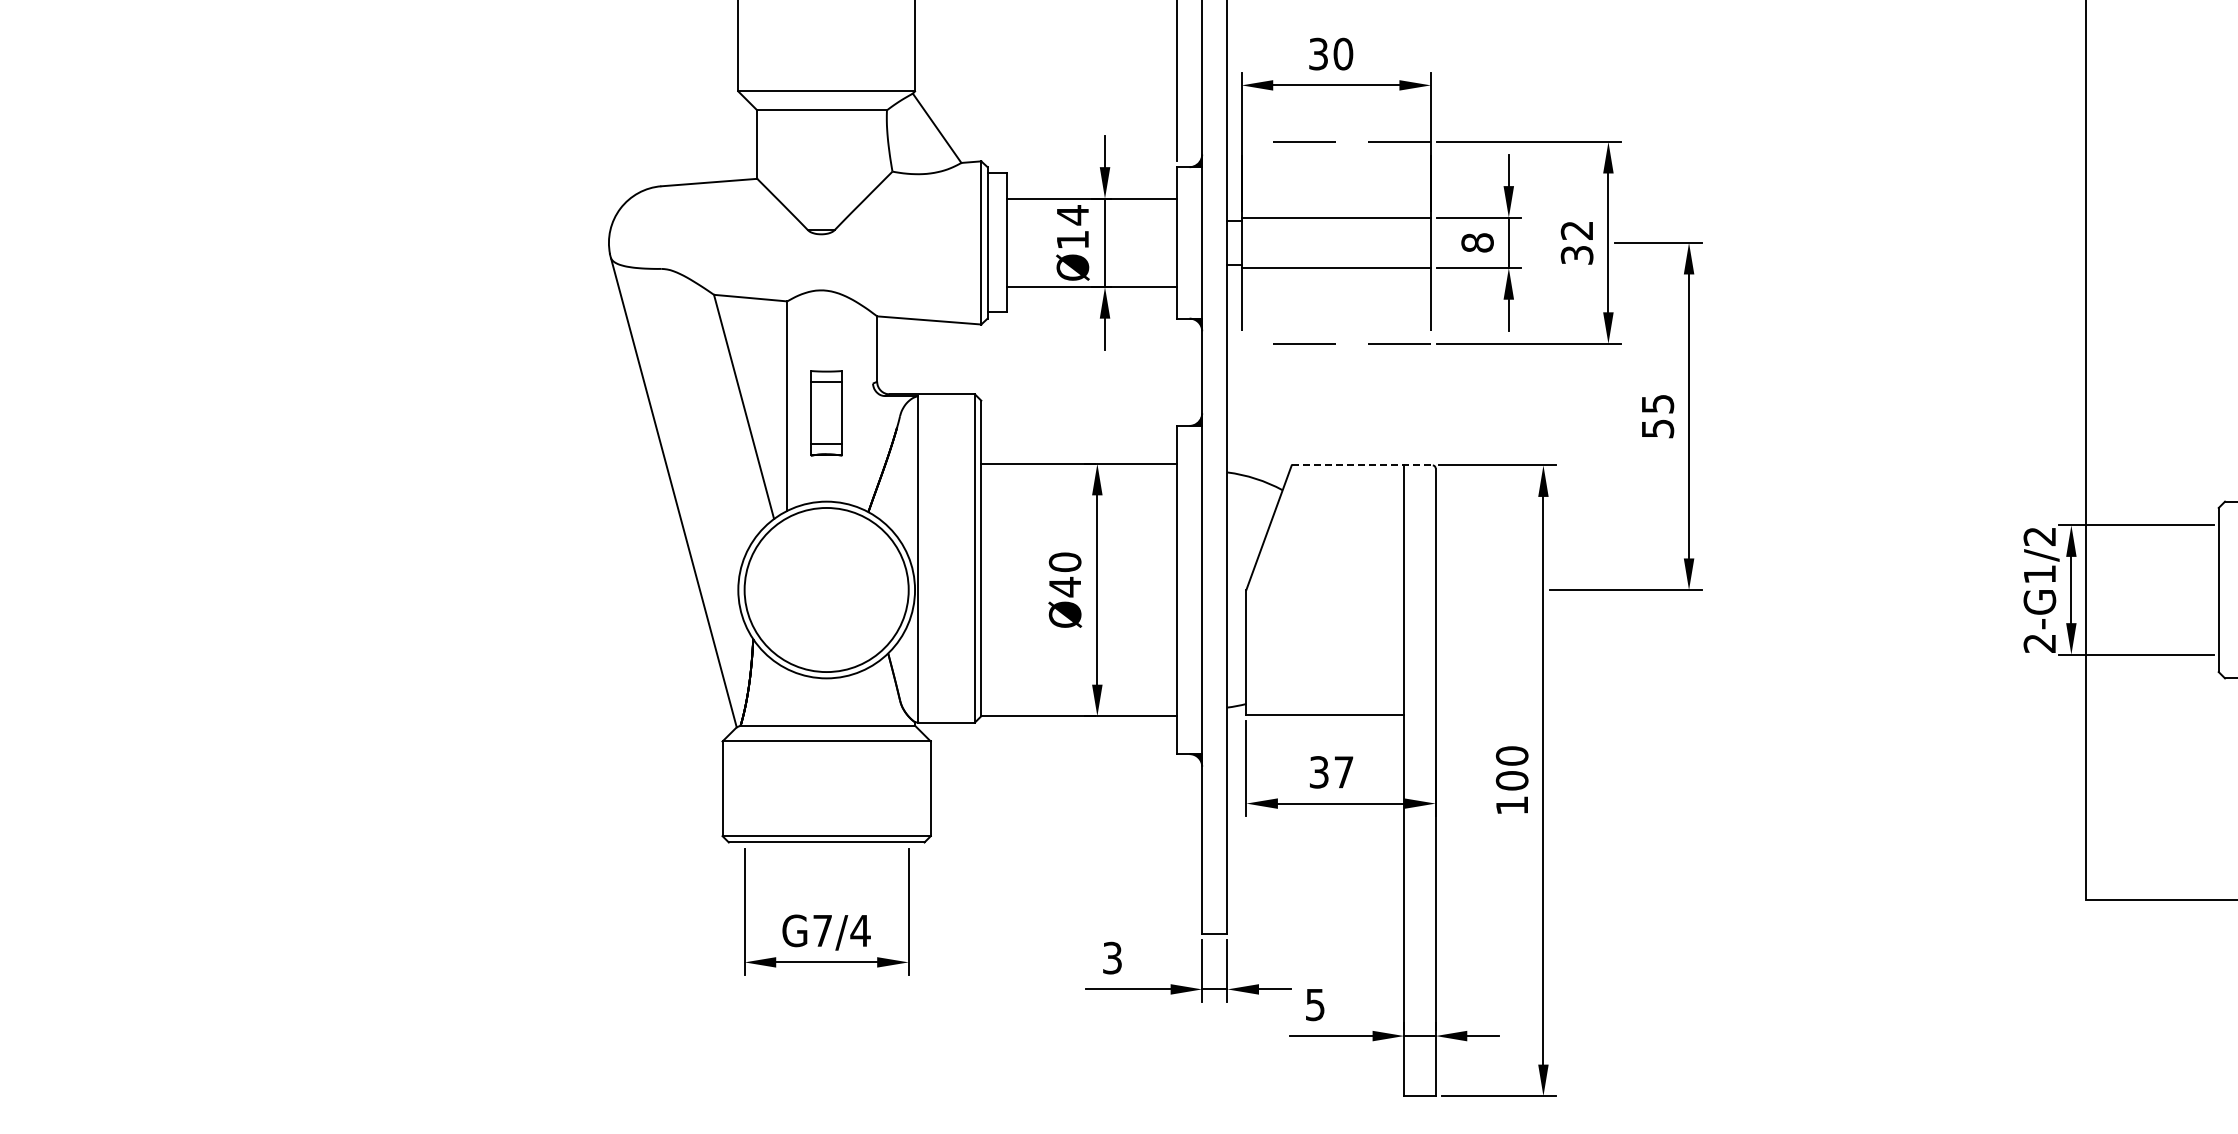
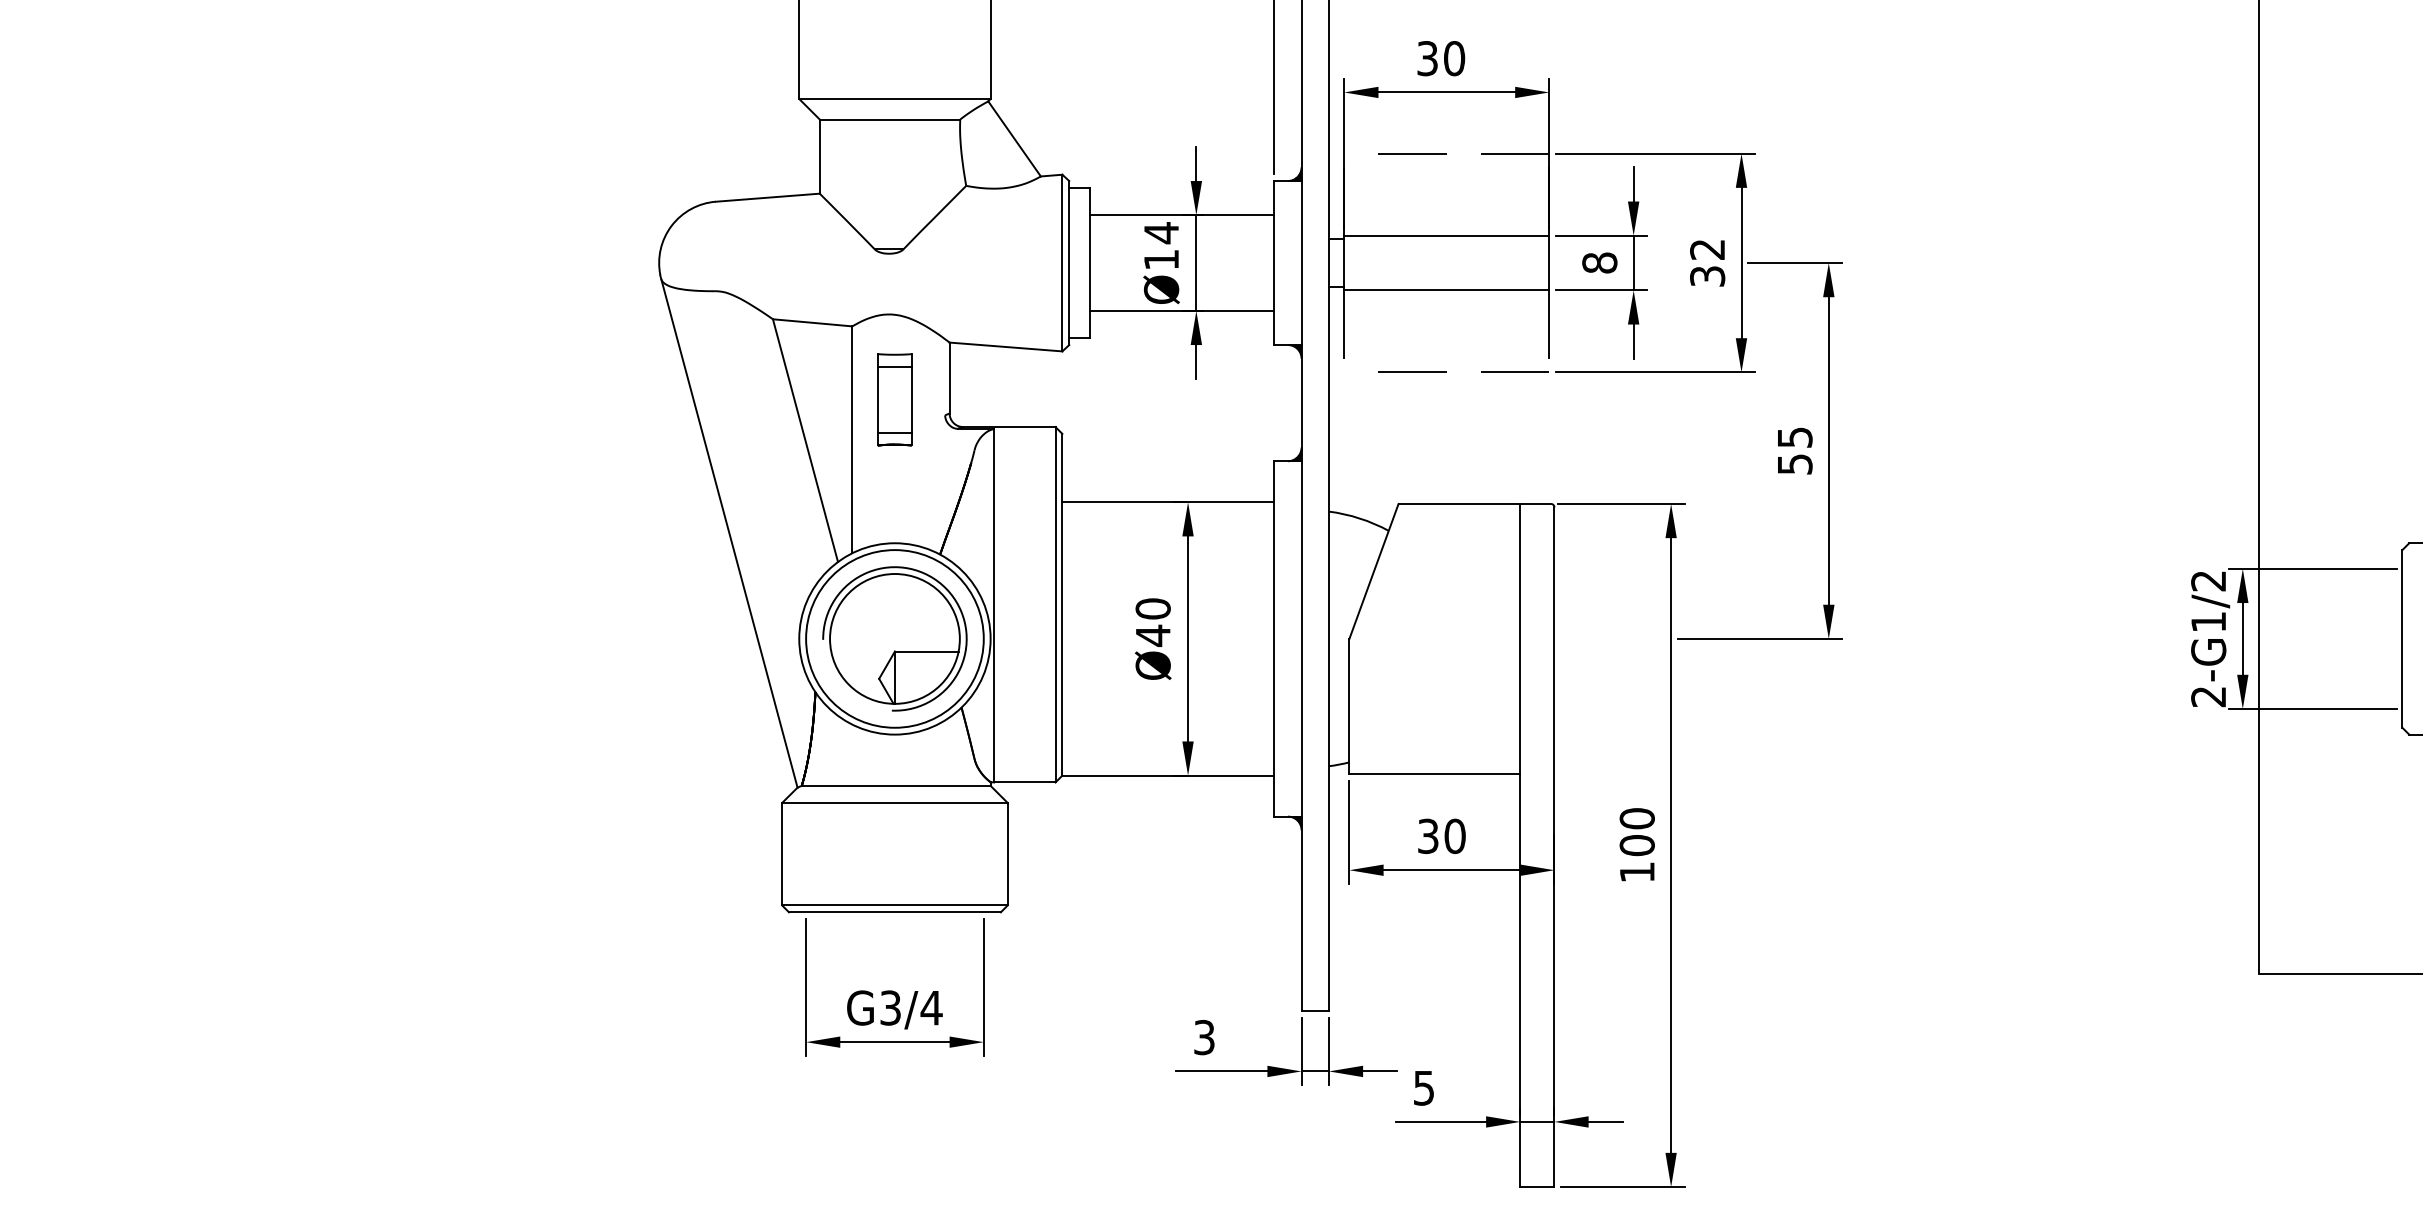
part: (826, 413) -> (894, 400), moved
line: (1362, 465) -> (1475, 504), dashed -> solid
part: (826, 589) -> (894, 638), added
text: (1343, 772) -> (1454, 836), 37 -> 30
text: (822, 930) -> (890, 1007), G7/4 -> G3/4

